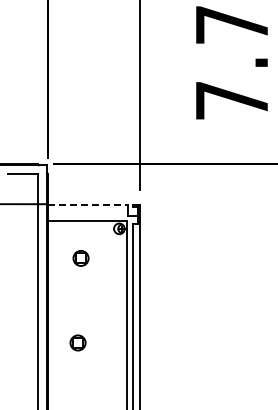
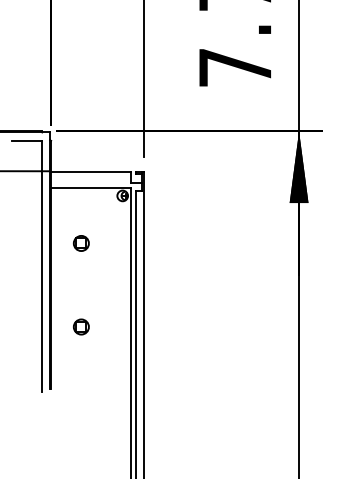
line: (88, 205) -> (91, 172), dashed -> solid
part: (81, 258) -> (81, 243), moved
part: (78, 342) -> (81, 326), moved

